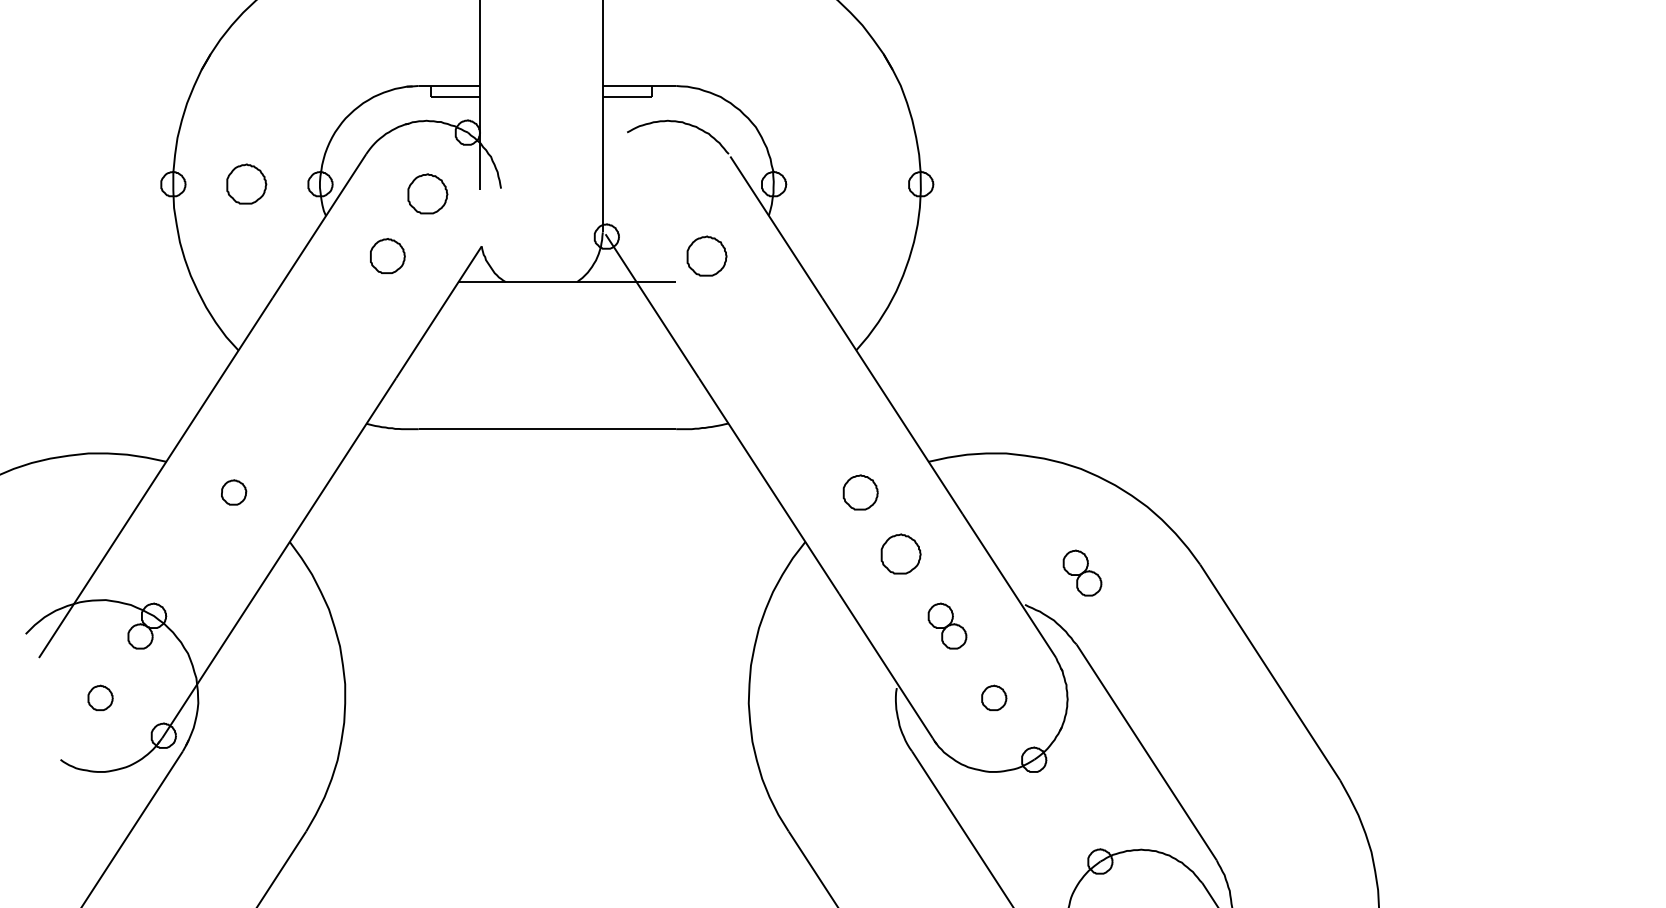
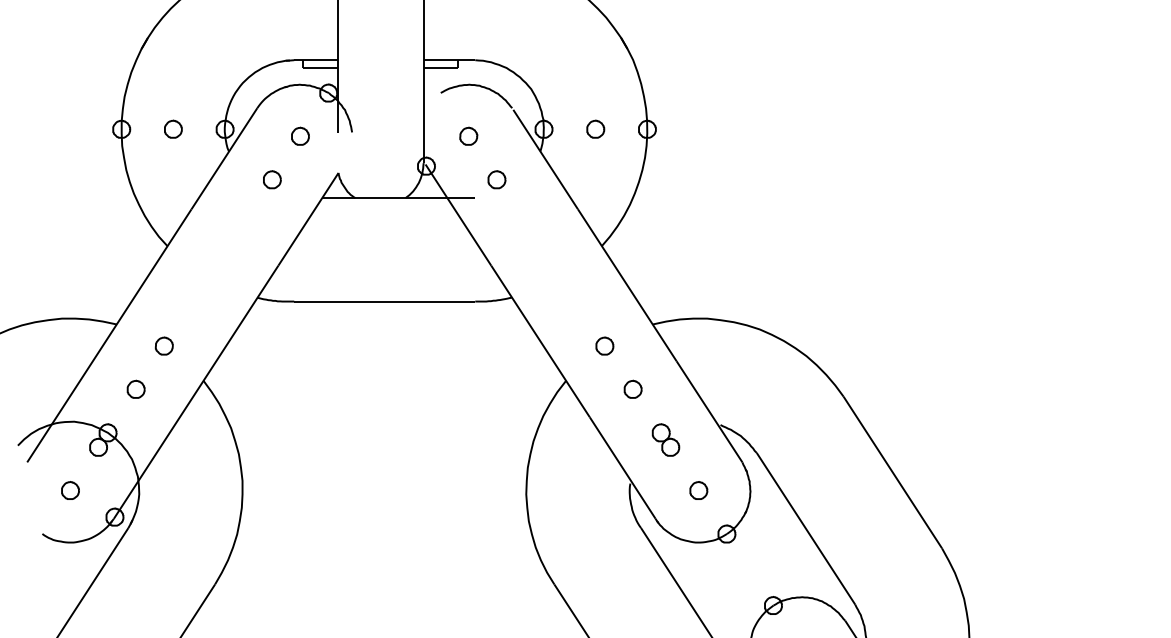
part: (247, 183) -> (173, 128), size x0.62
part: (847, 183) -> (595, 128), added
curve: (671, 184) -> (471, 129), added
part: (427, 194) -> (300, 136), size x0.62
part: (387, 255) -> (272, 179), size x0.71
part: (707, 255) -> (497, 179), size x0.62
part: (860, 492) -> (604, 346), size x0.71
part: (194, 553) -> (136, 388), added
part: (900, 553) -> (632, 388), size x0.62
part: (1082, 572) -> (760, 402), removed

